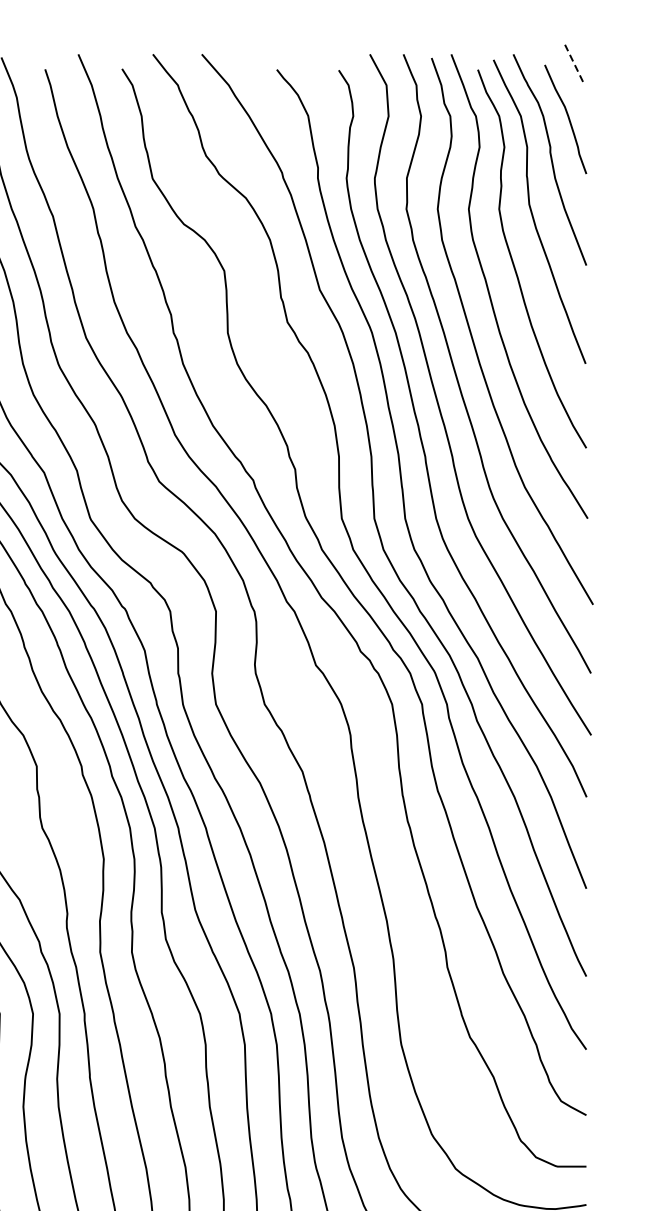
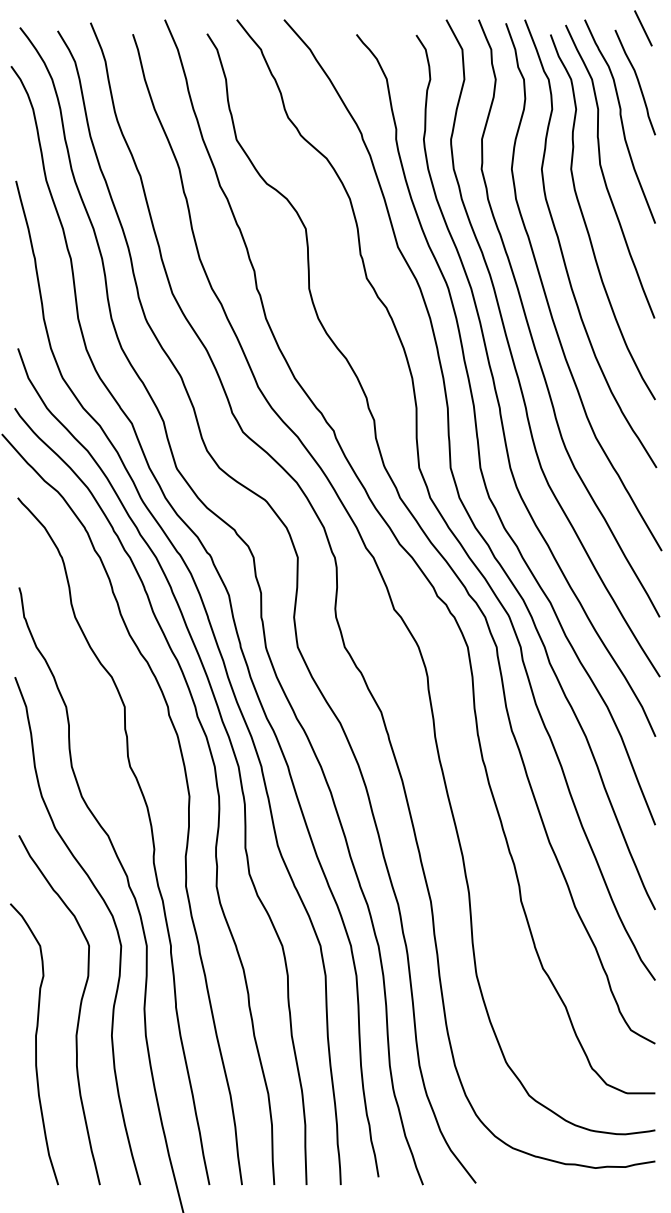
line: (574, 63) -> (643, 28), dashed -> solid

